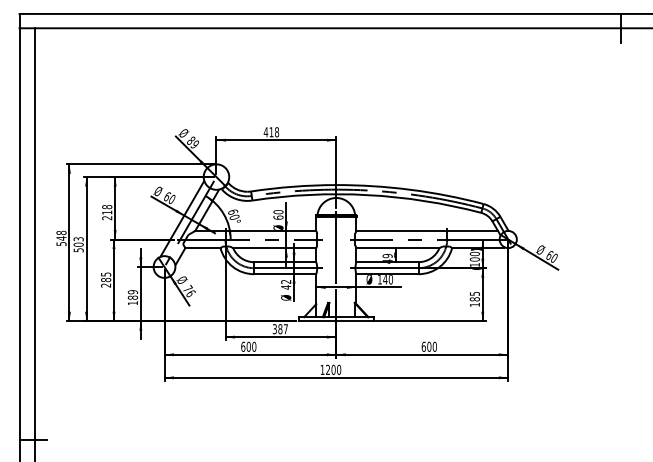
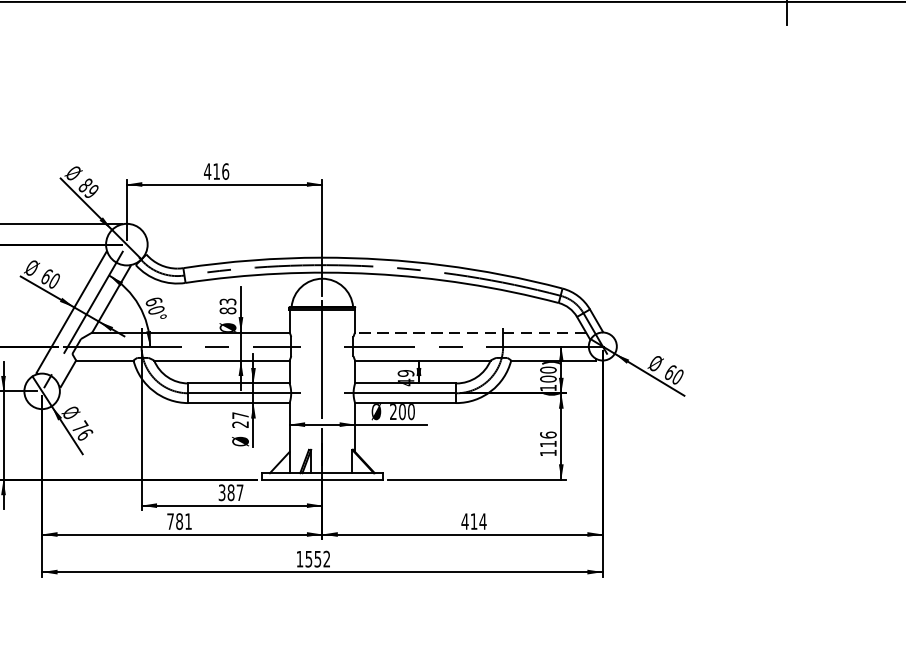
text: (277, 132) -> (226, 171), 418 -> 416
text: (278, 214) -> (228, 305), 60 -> 83
line: (427, 230) -> (471, 331), solid -> dashed
text: (382, 279) -> (397, 411), 140 -> 200
text: (286, 284) -> (241, 419), 42 -> 27
text: (474, 296) -> (547, 439), 185 -> 116
text: (248, 346) -> (179, 520), 600 -> 781
text: (428, 346) -> (472, 520), 600 -> 414
text: (333, 369) -> (317, 558), 1200 -> 1552

